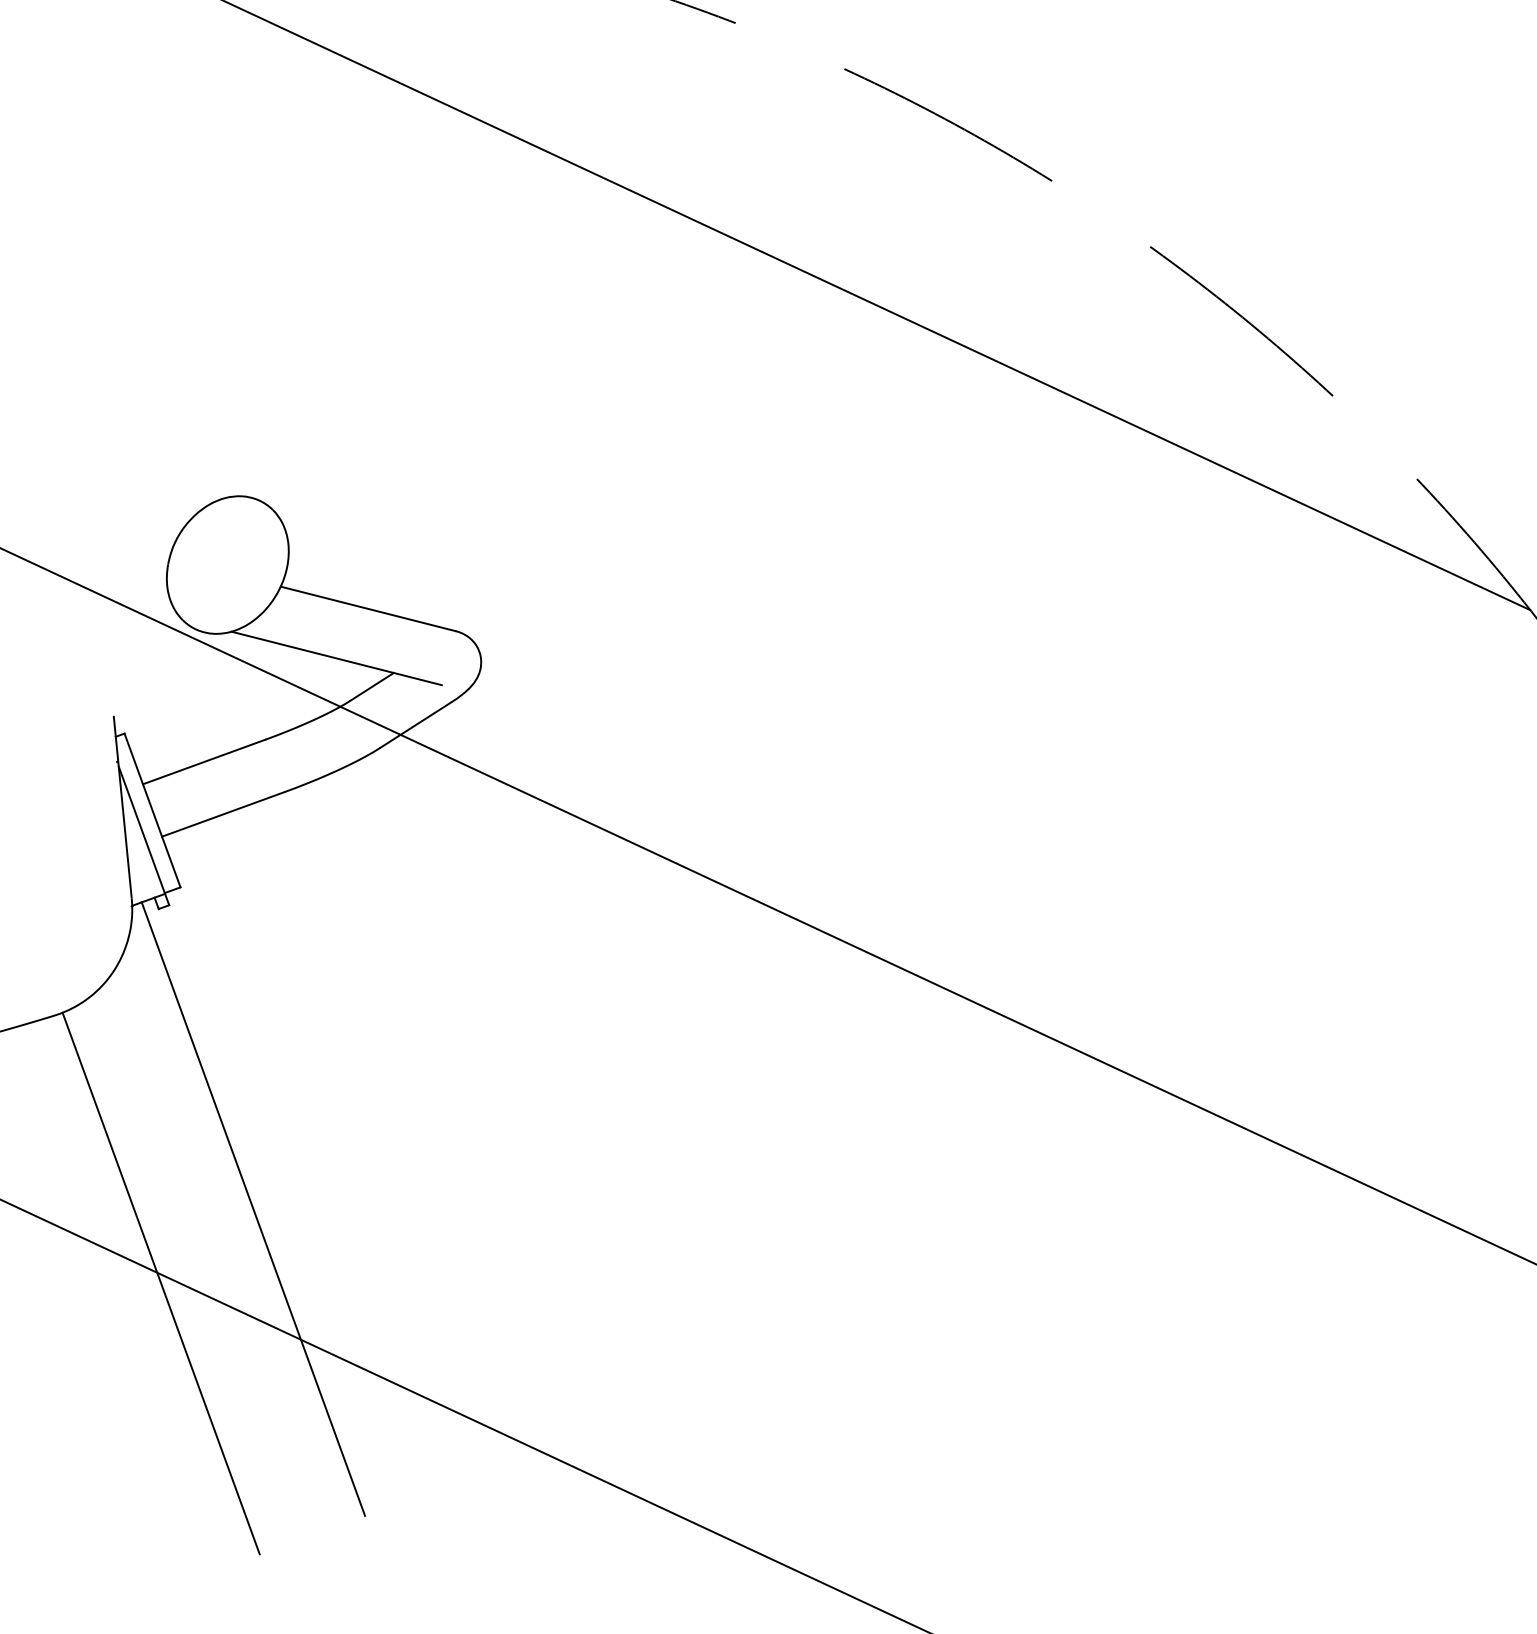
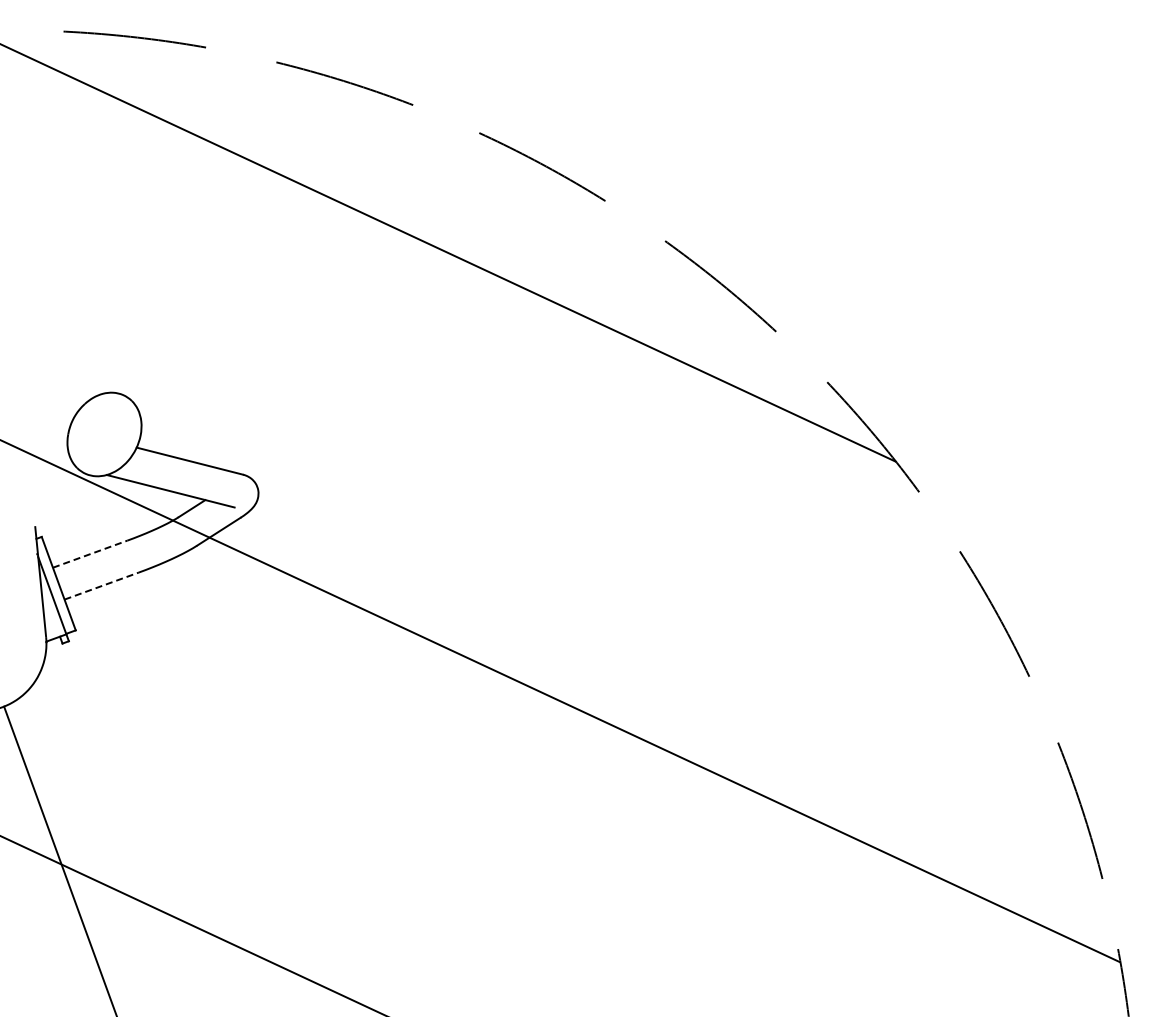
line: (204, 762) -> (90, 554), solid -> dashed
line: (222, 815) -> (101, 586), solid -> dashed
line: (252, 1208) -> (119, 825), removed

